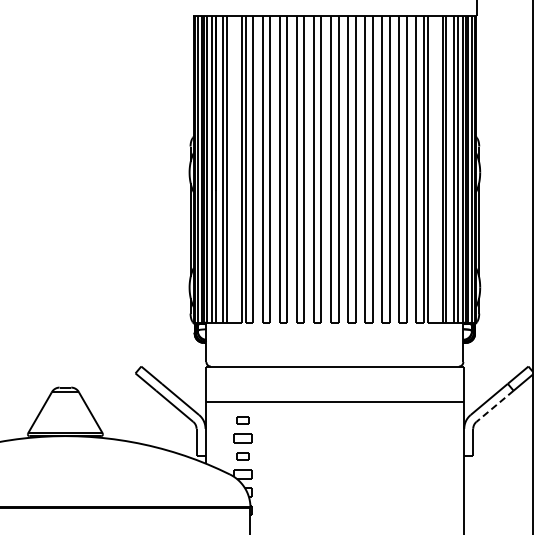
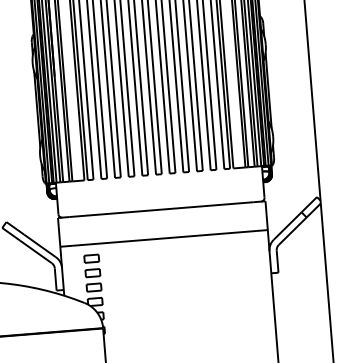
line: (494, 406) -> (292, 231), dashed -> solid
part: (242, 420) -> (91, 258), size x1.43
part: (242, 456) -> (93, 287), size x1.43

